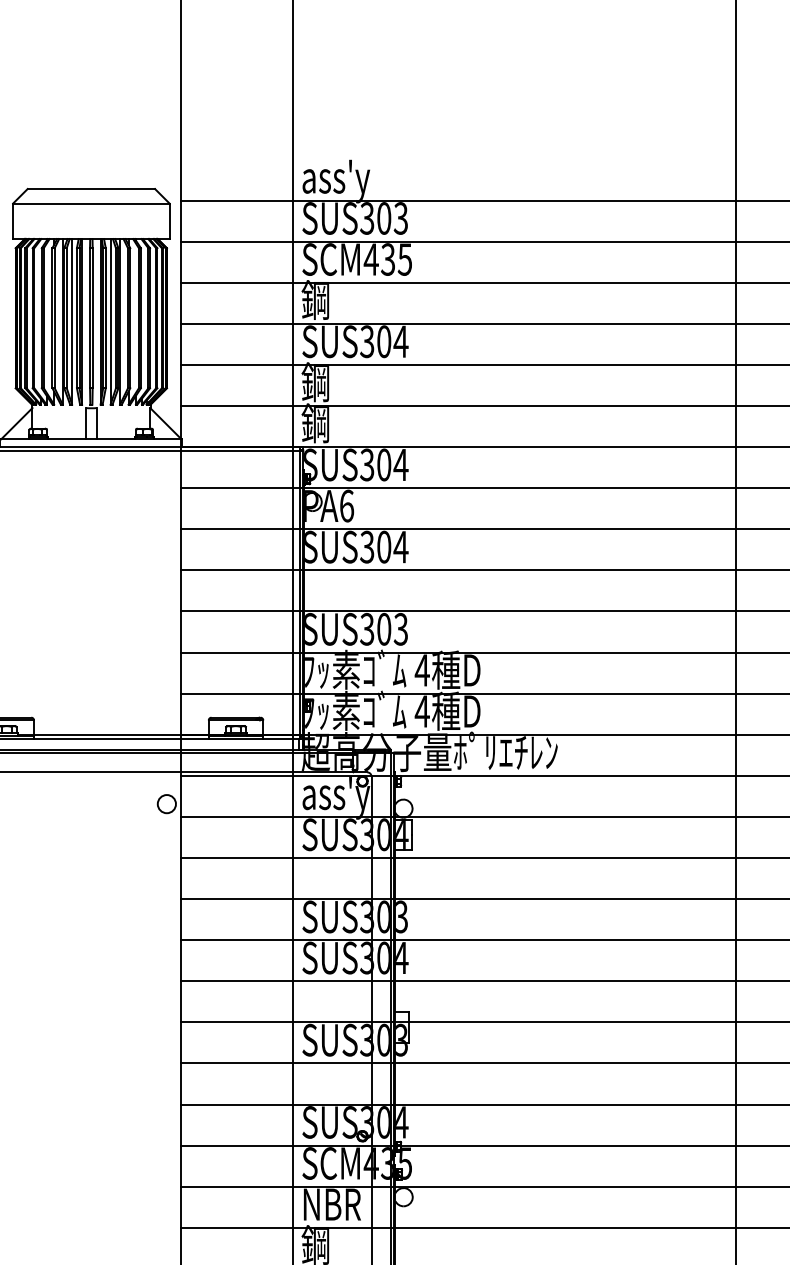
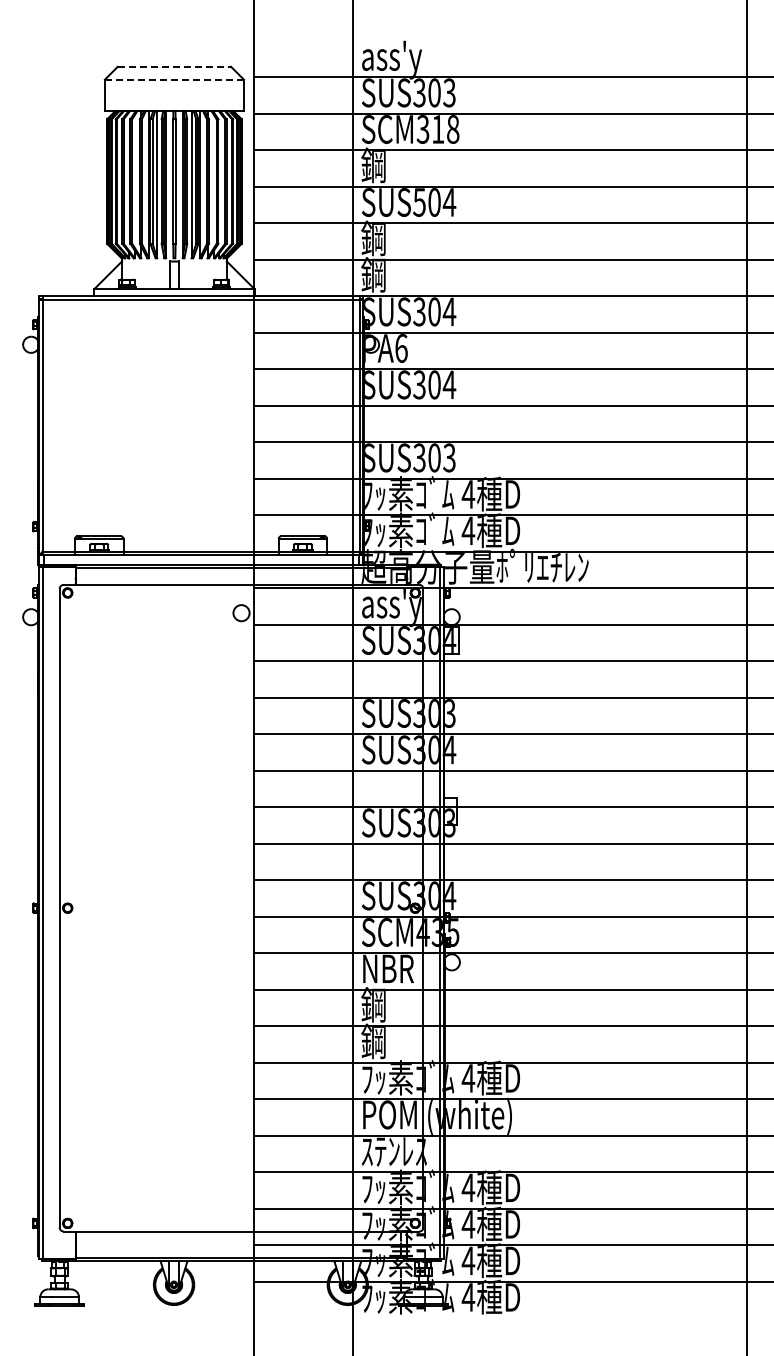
line: (91, 188) -> (174, 66), solid -> dashed
line: (91, 203) -> (174, 79), solid -> dashed
text: (387, 259) -> (437, 129), SCM435 -> SCM318
text: (367, 341) -> (419, 202), SUS304 -> SUS504

